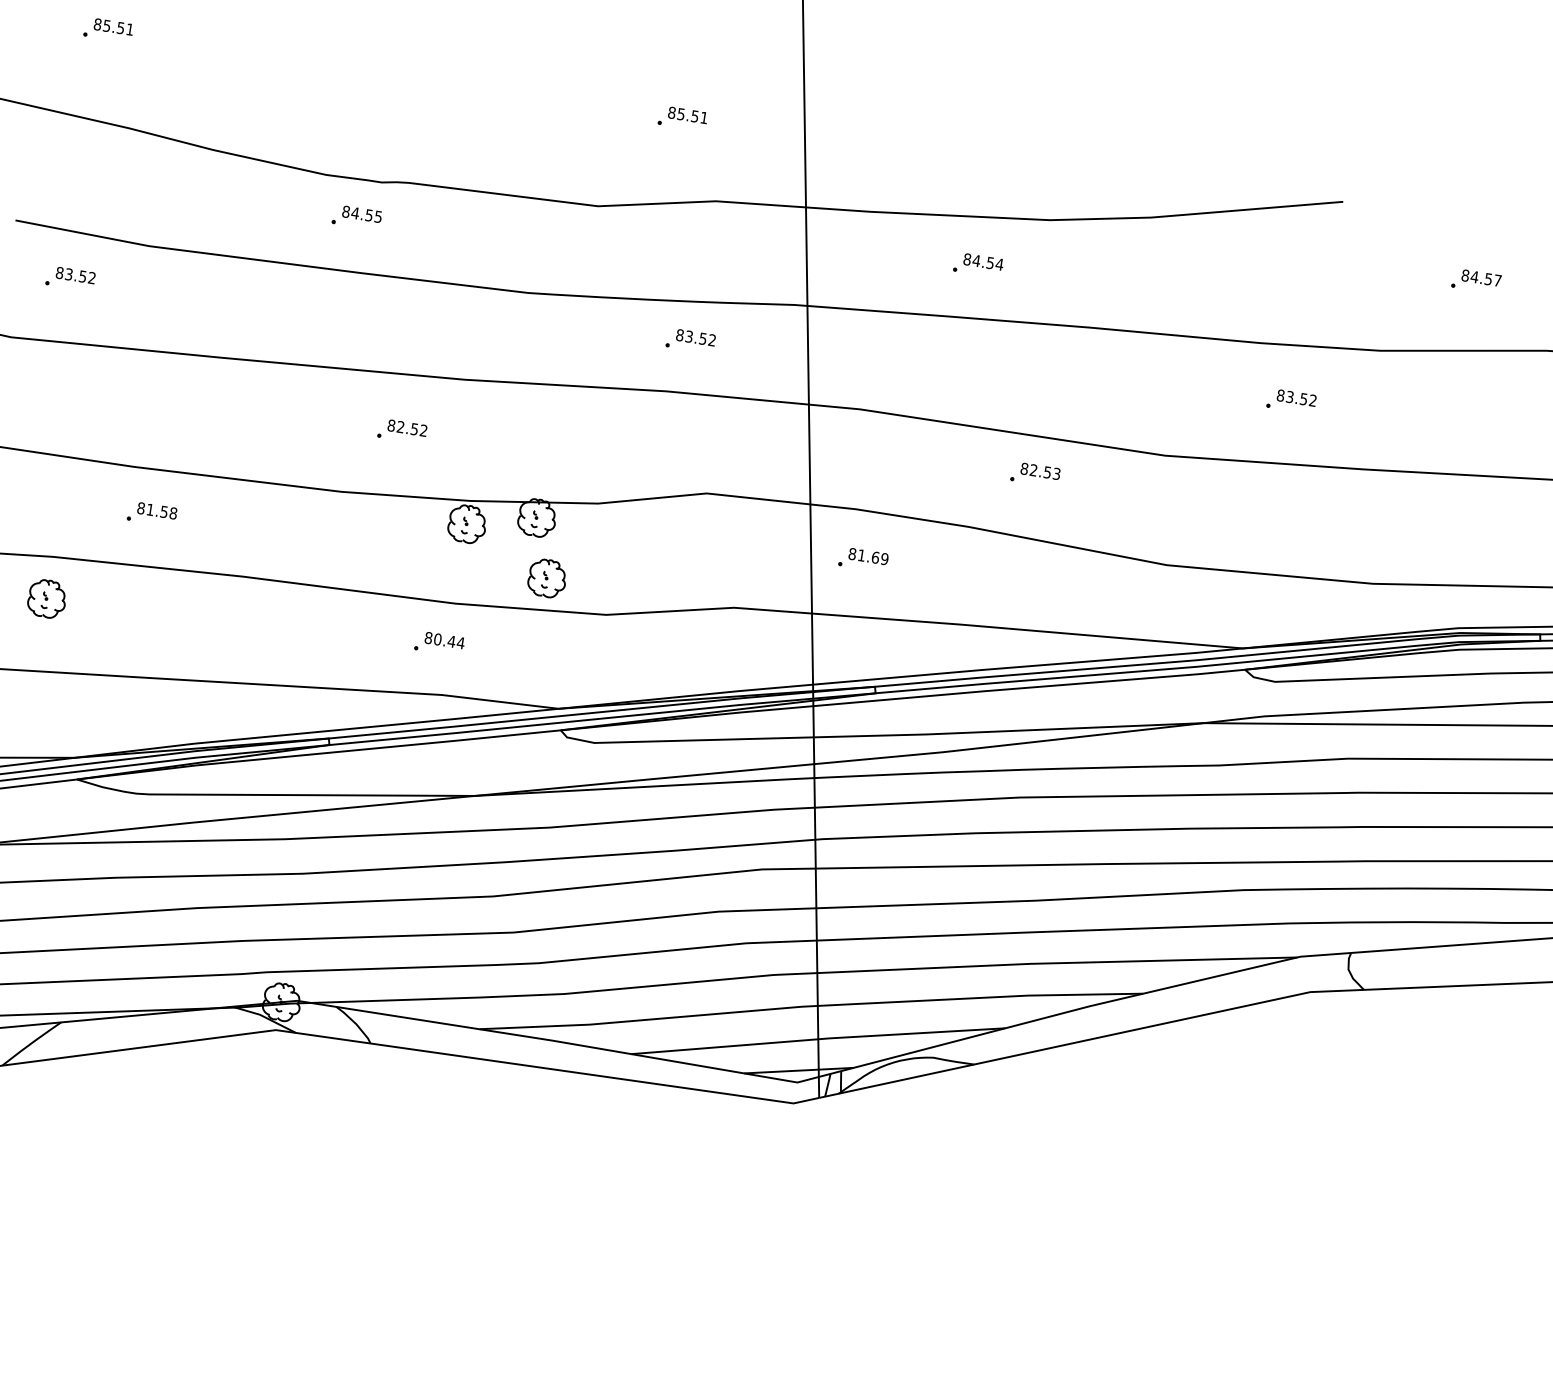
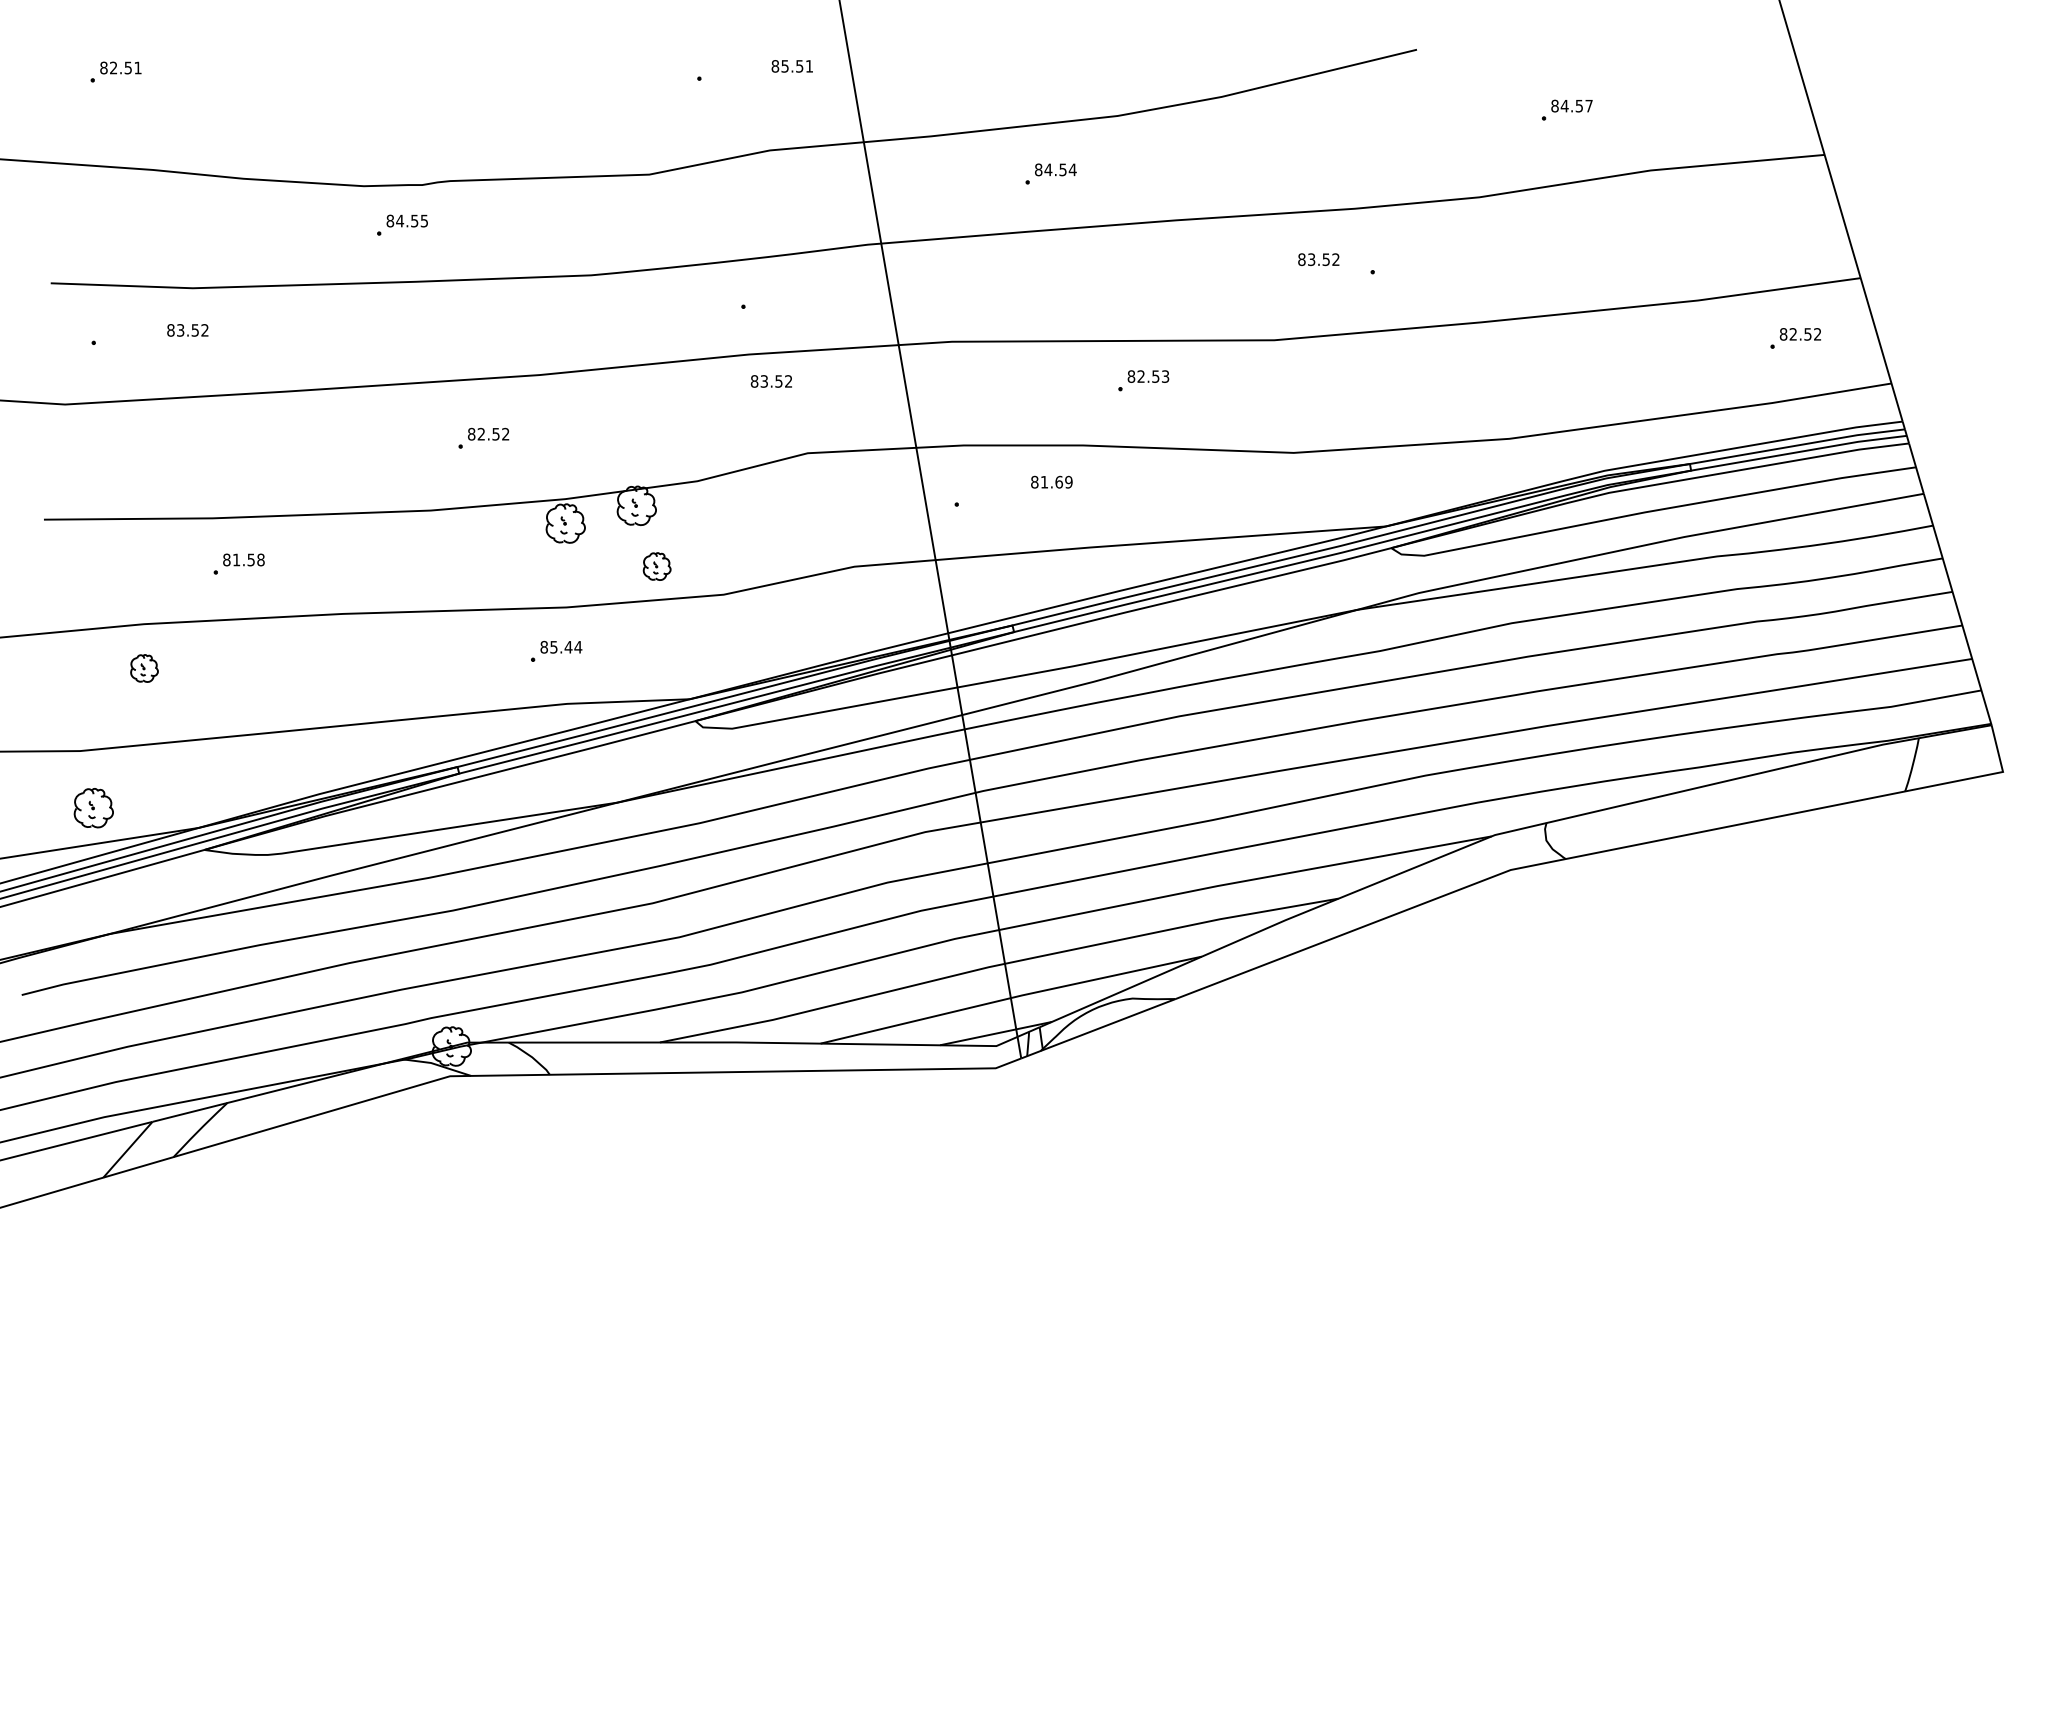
text: (106, 25) -> (113, 67), 85.51 -> 82.51
text: (687, 115) -> (791, 66), moved
text: (75, 275) -> (187, 330), moved
text: (695, 337) -> (770, 381), moved
text: (1296, 397) -> (1318, 259), moved
text: (868, 555) -> (1051, 481), moved
part: (547, 578) -> (657, 566), size x0.7
part: (47, 598) -> (144, 668), size x0.7
text: (437, 639) -> (553, 647), 80.44 -> 85.44

